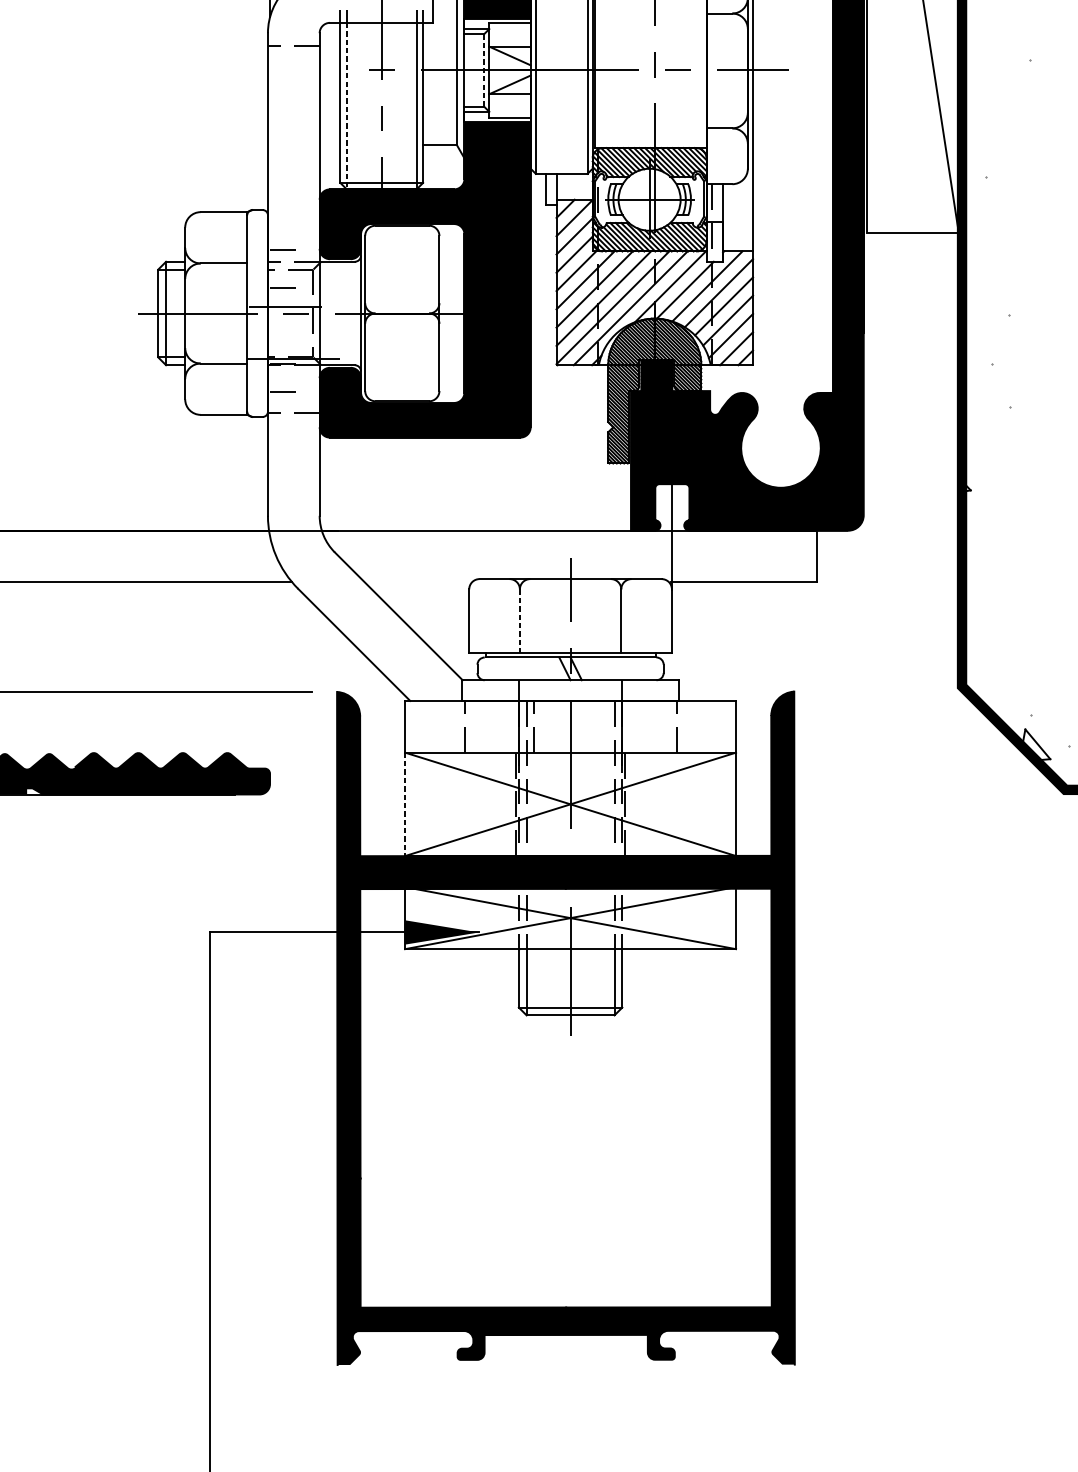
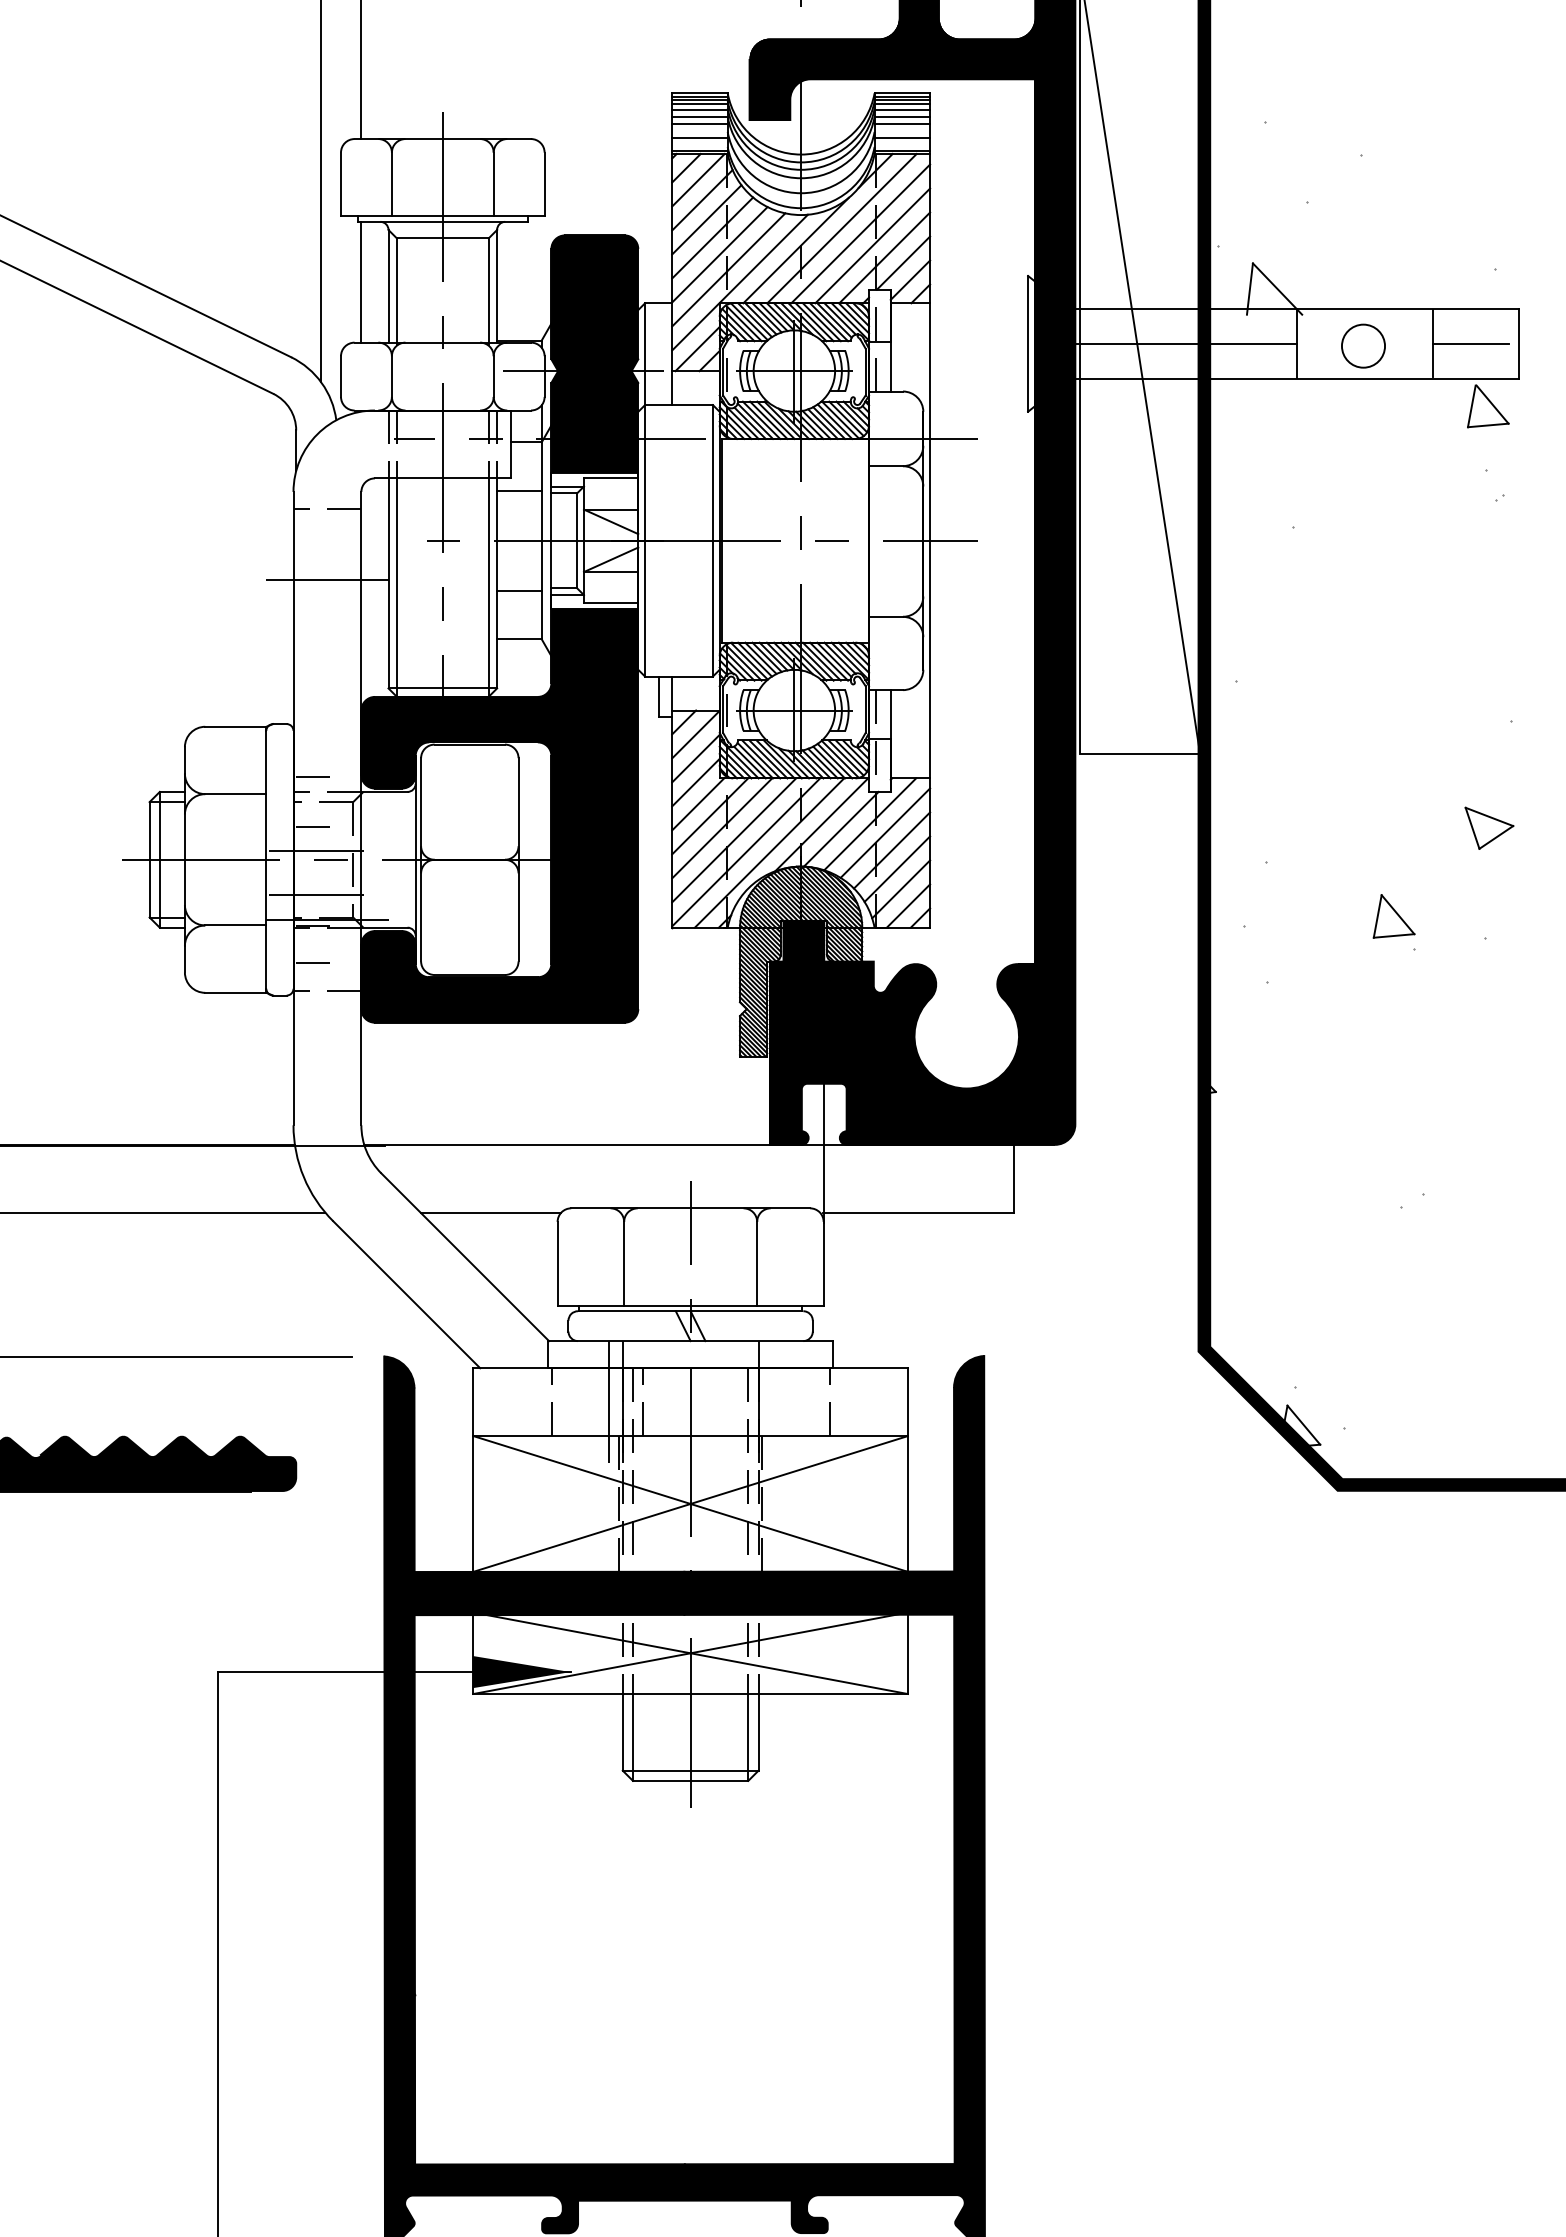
line: (440, 32) -> (519, 490), added
line: (484, 70) -> (577, 540), dashed -> solid
line: (293, 100) -> (327, 580), added
line: (347, 106) -> (397, 588), dashed -> solid
line: (440, 108) -> (519, 590), added
line: (285, 339) -> (316, 894), added
line: (418, 582) -> (490, 1212), added
line: (520, 621) -> (624, 1263), dashed -> solid
line: (508, 727) -> (609, 1402), added
line: (405, 804) -> (473, 1503), dashed -> solid

